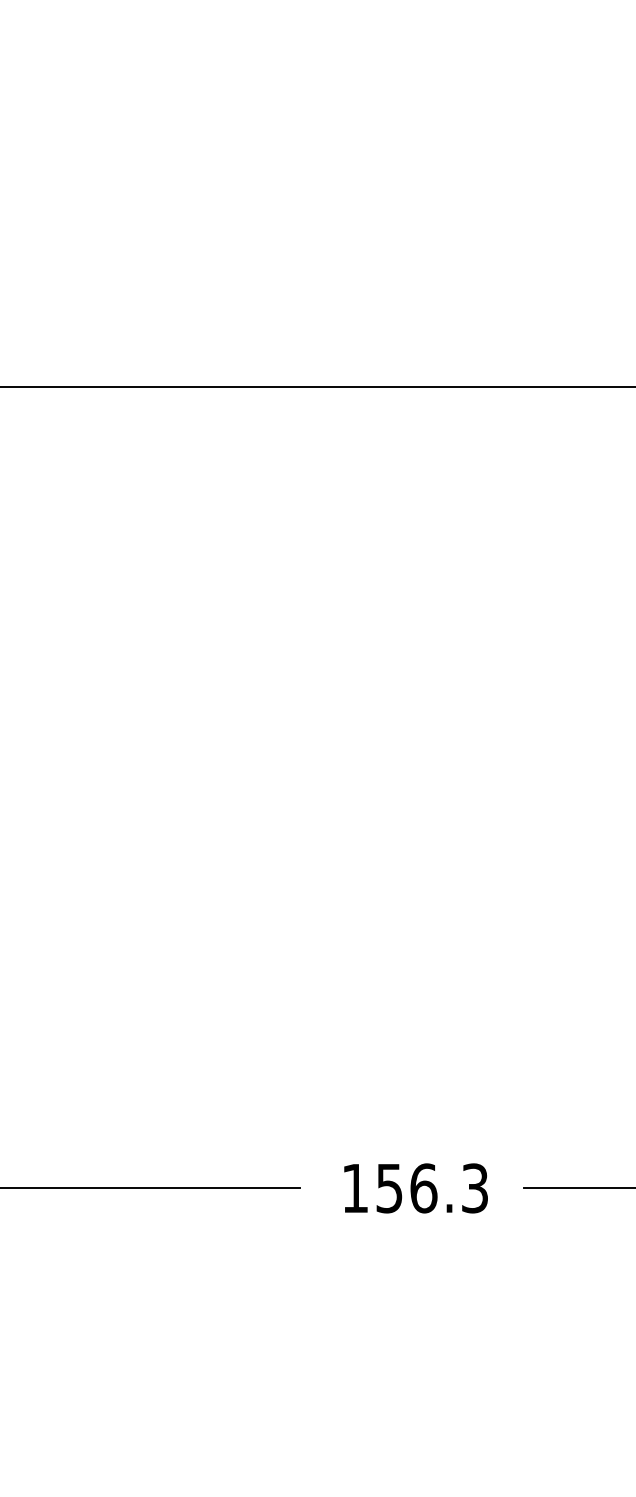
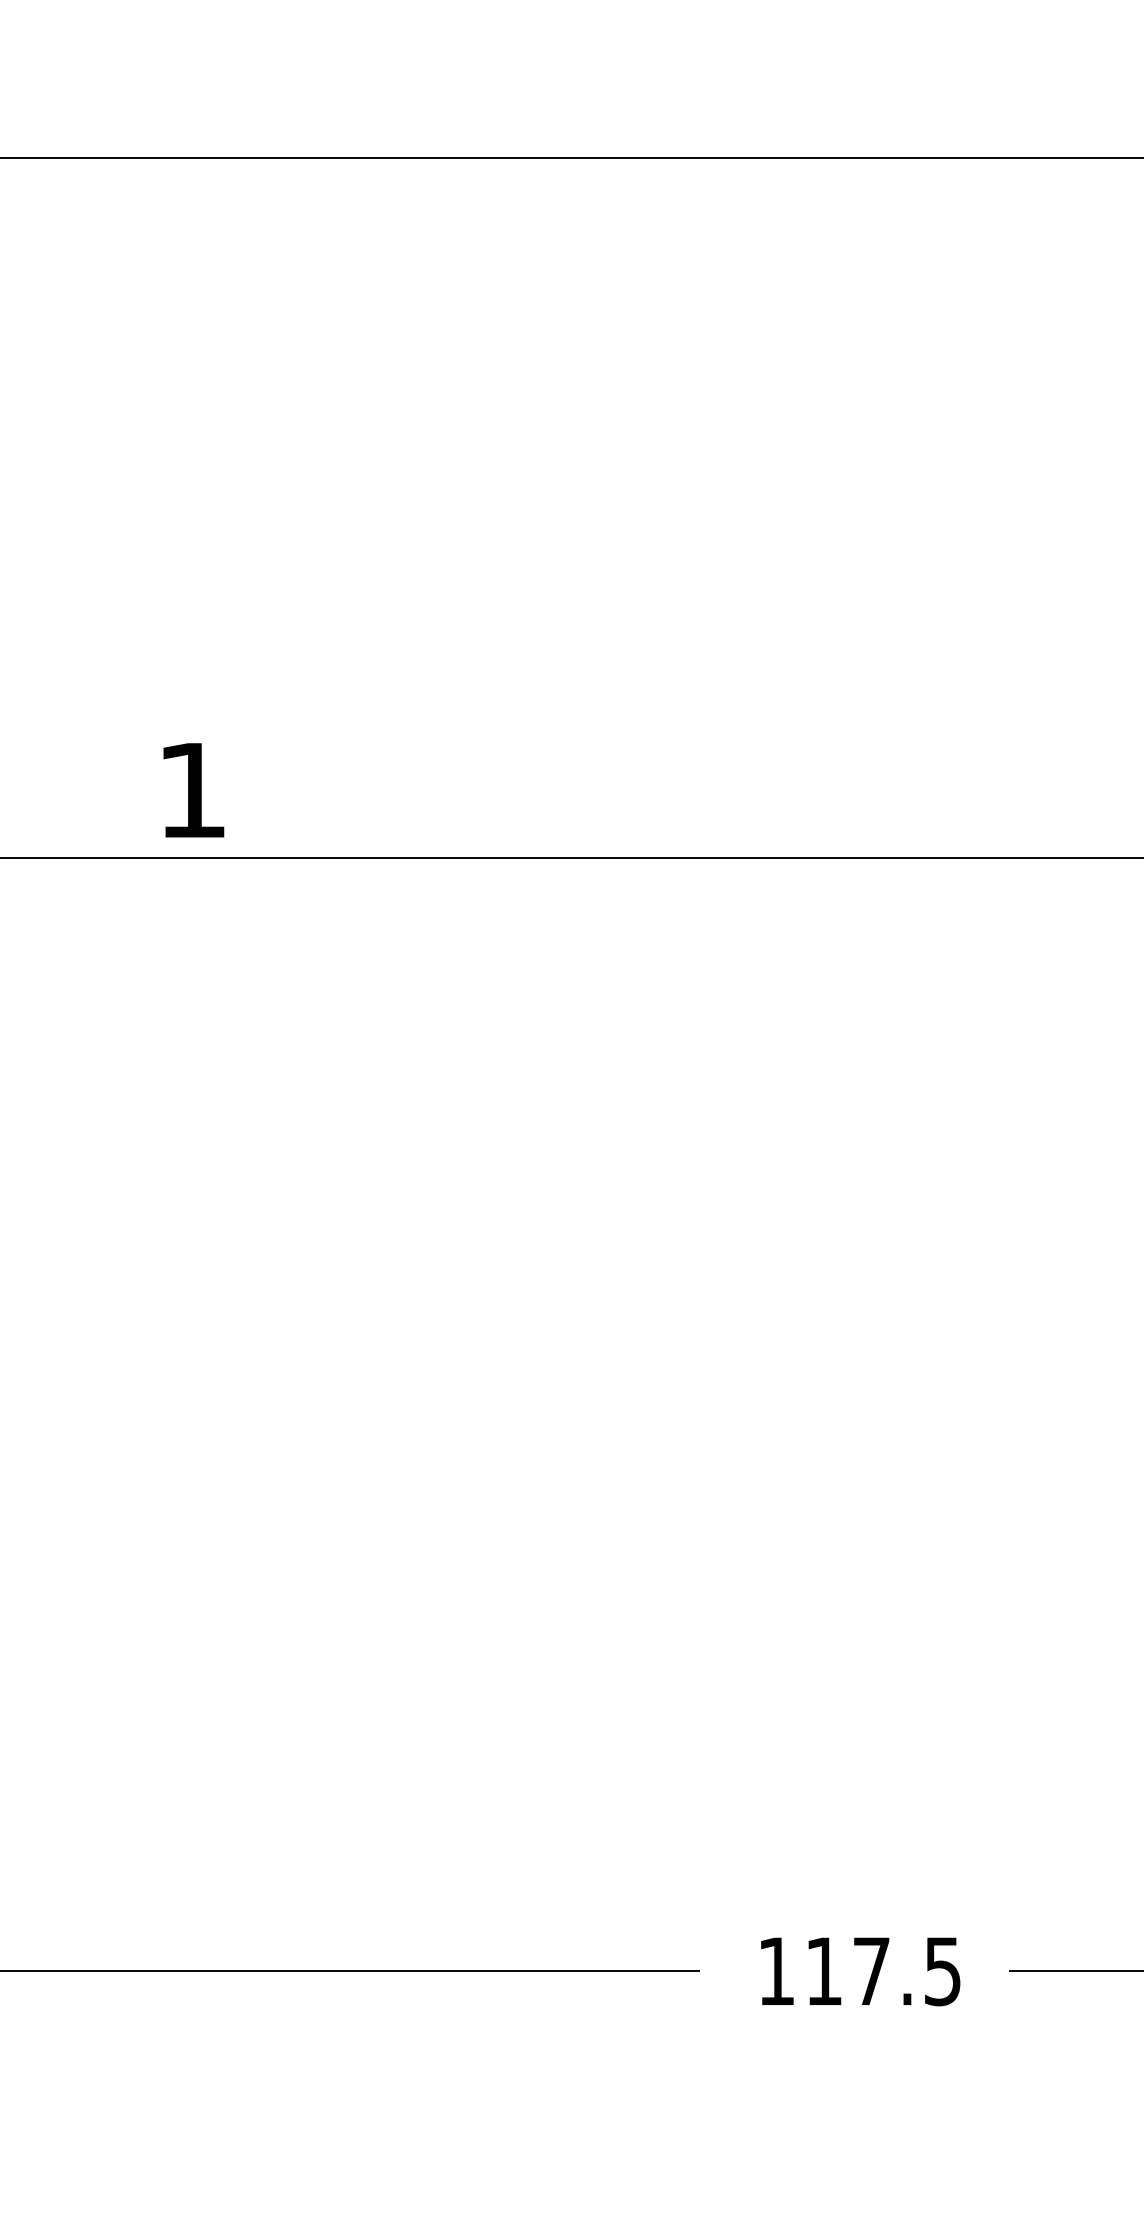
text: (432, 1188) -> (883, 1971), 156.3 -> 117.5

